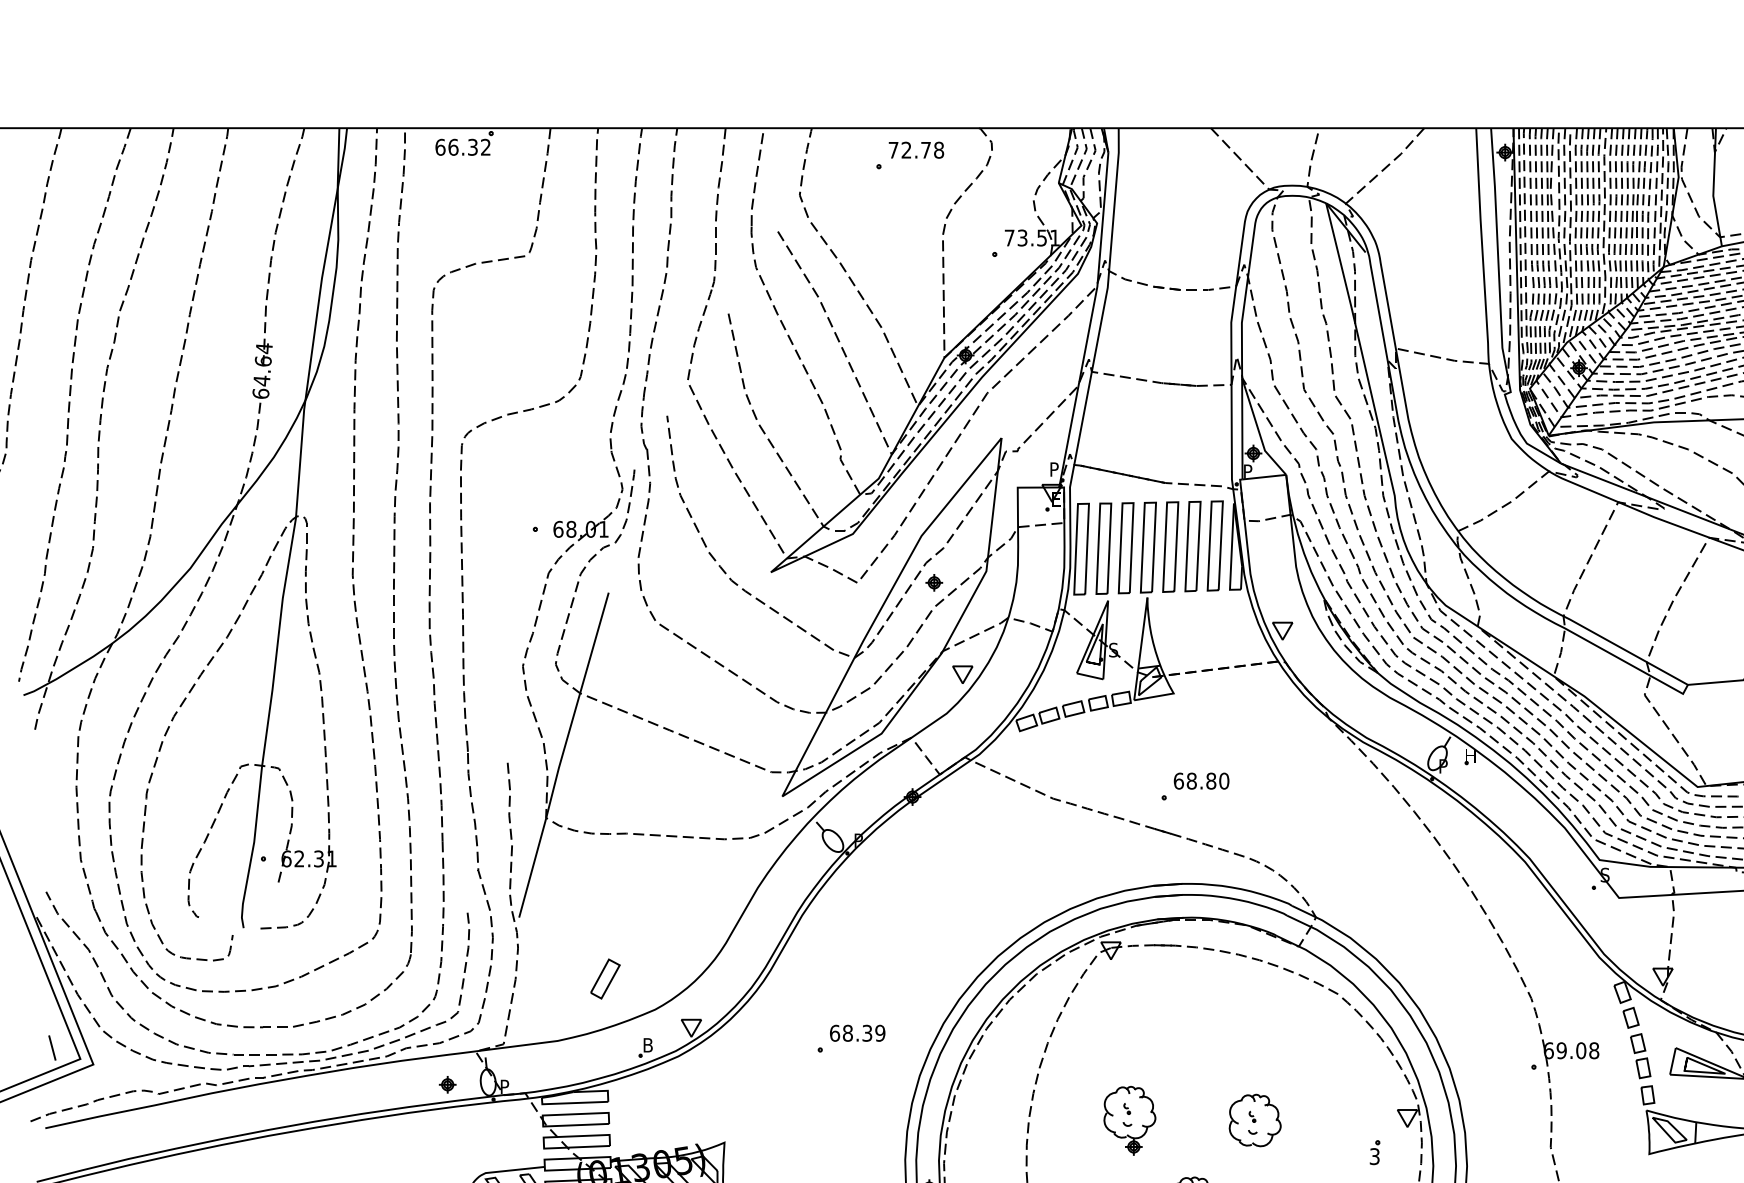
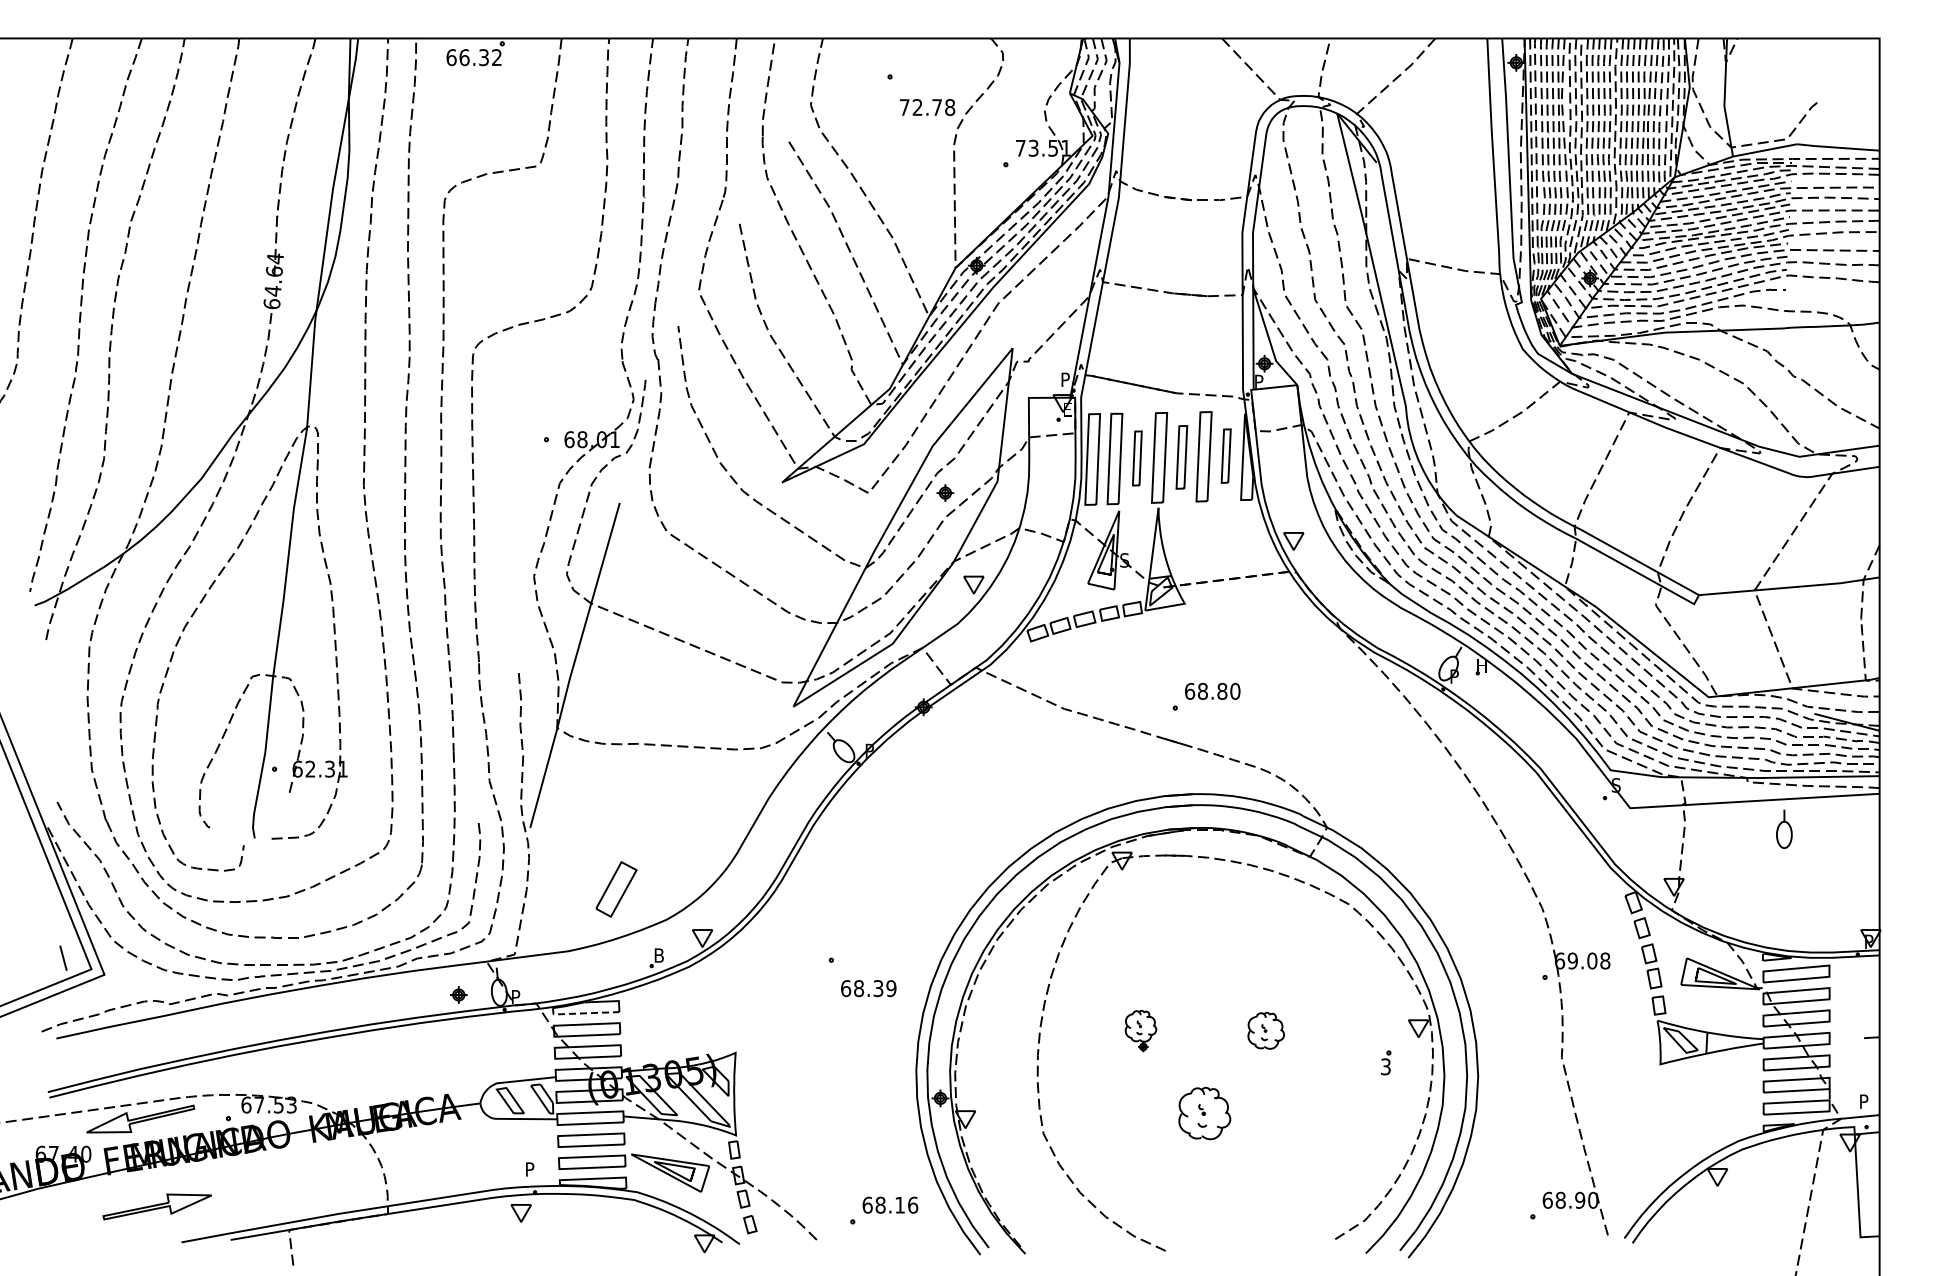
text: (916, 150) -> (927, 107), moved
part: (1214, 545) -> (1225, 455), size x0.6
part: (1170, 547) -> (1181, 457), size x0.7
part: (1126, 548) -> (1137, 458), size x0.6
part: (605, 978) -> (616, 888), size x1.4
text: (857, 1033) -> (868, 988), moved
line: (571, 1103) -> (582, 1013), solid -> dashed
part: (1254, 1120) -> (1265, 1030), size x0.7
part: (1129, 1121) -> (1140, 1031), size x0.6

